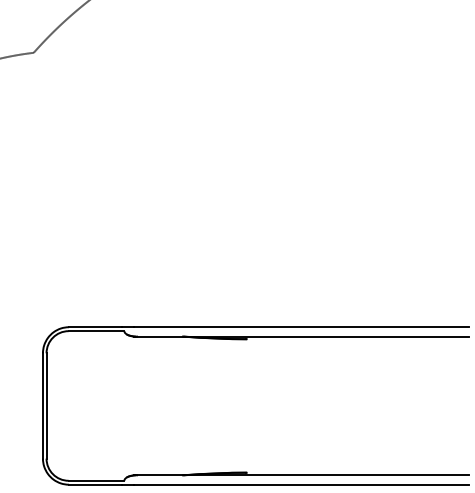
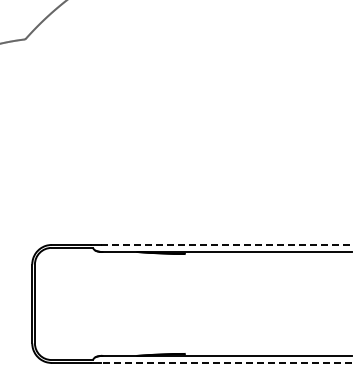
line: (302, 326) -> (226, 244), solid -> dashed
line: (302, 484) -> (226, 362), solid -> dashed

